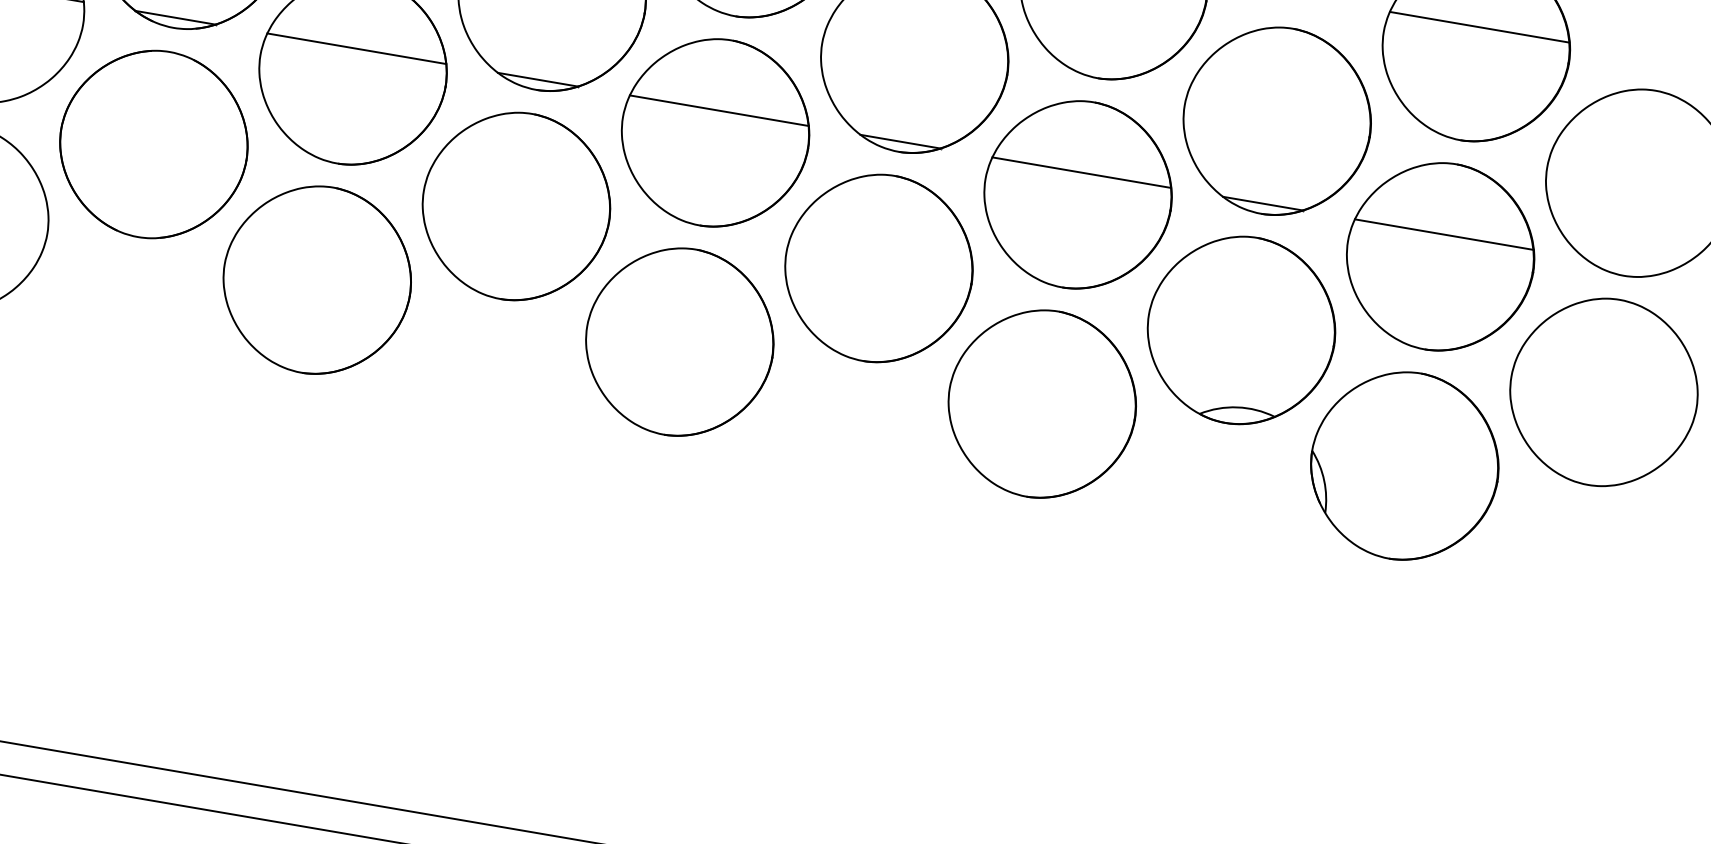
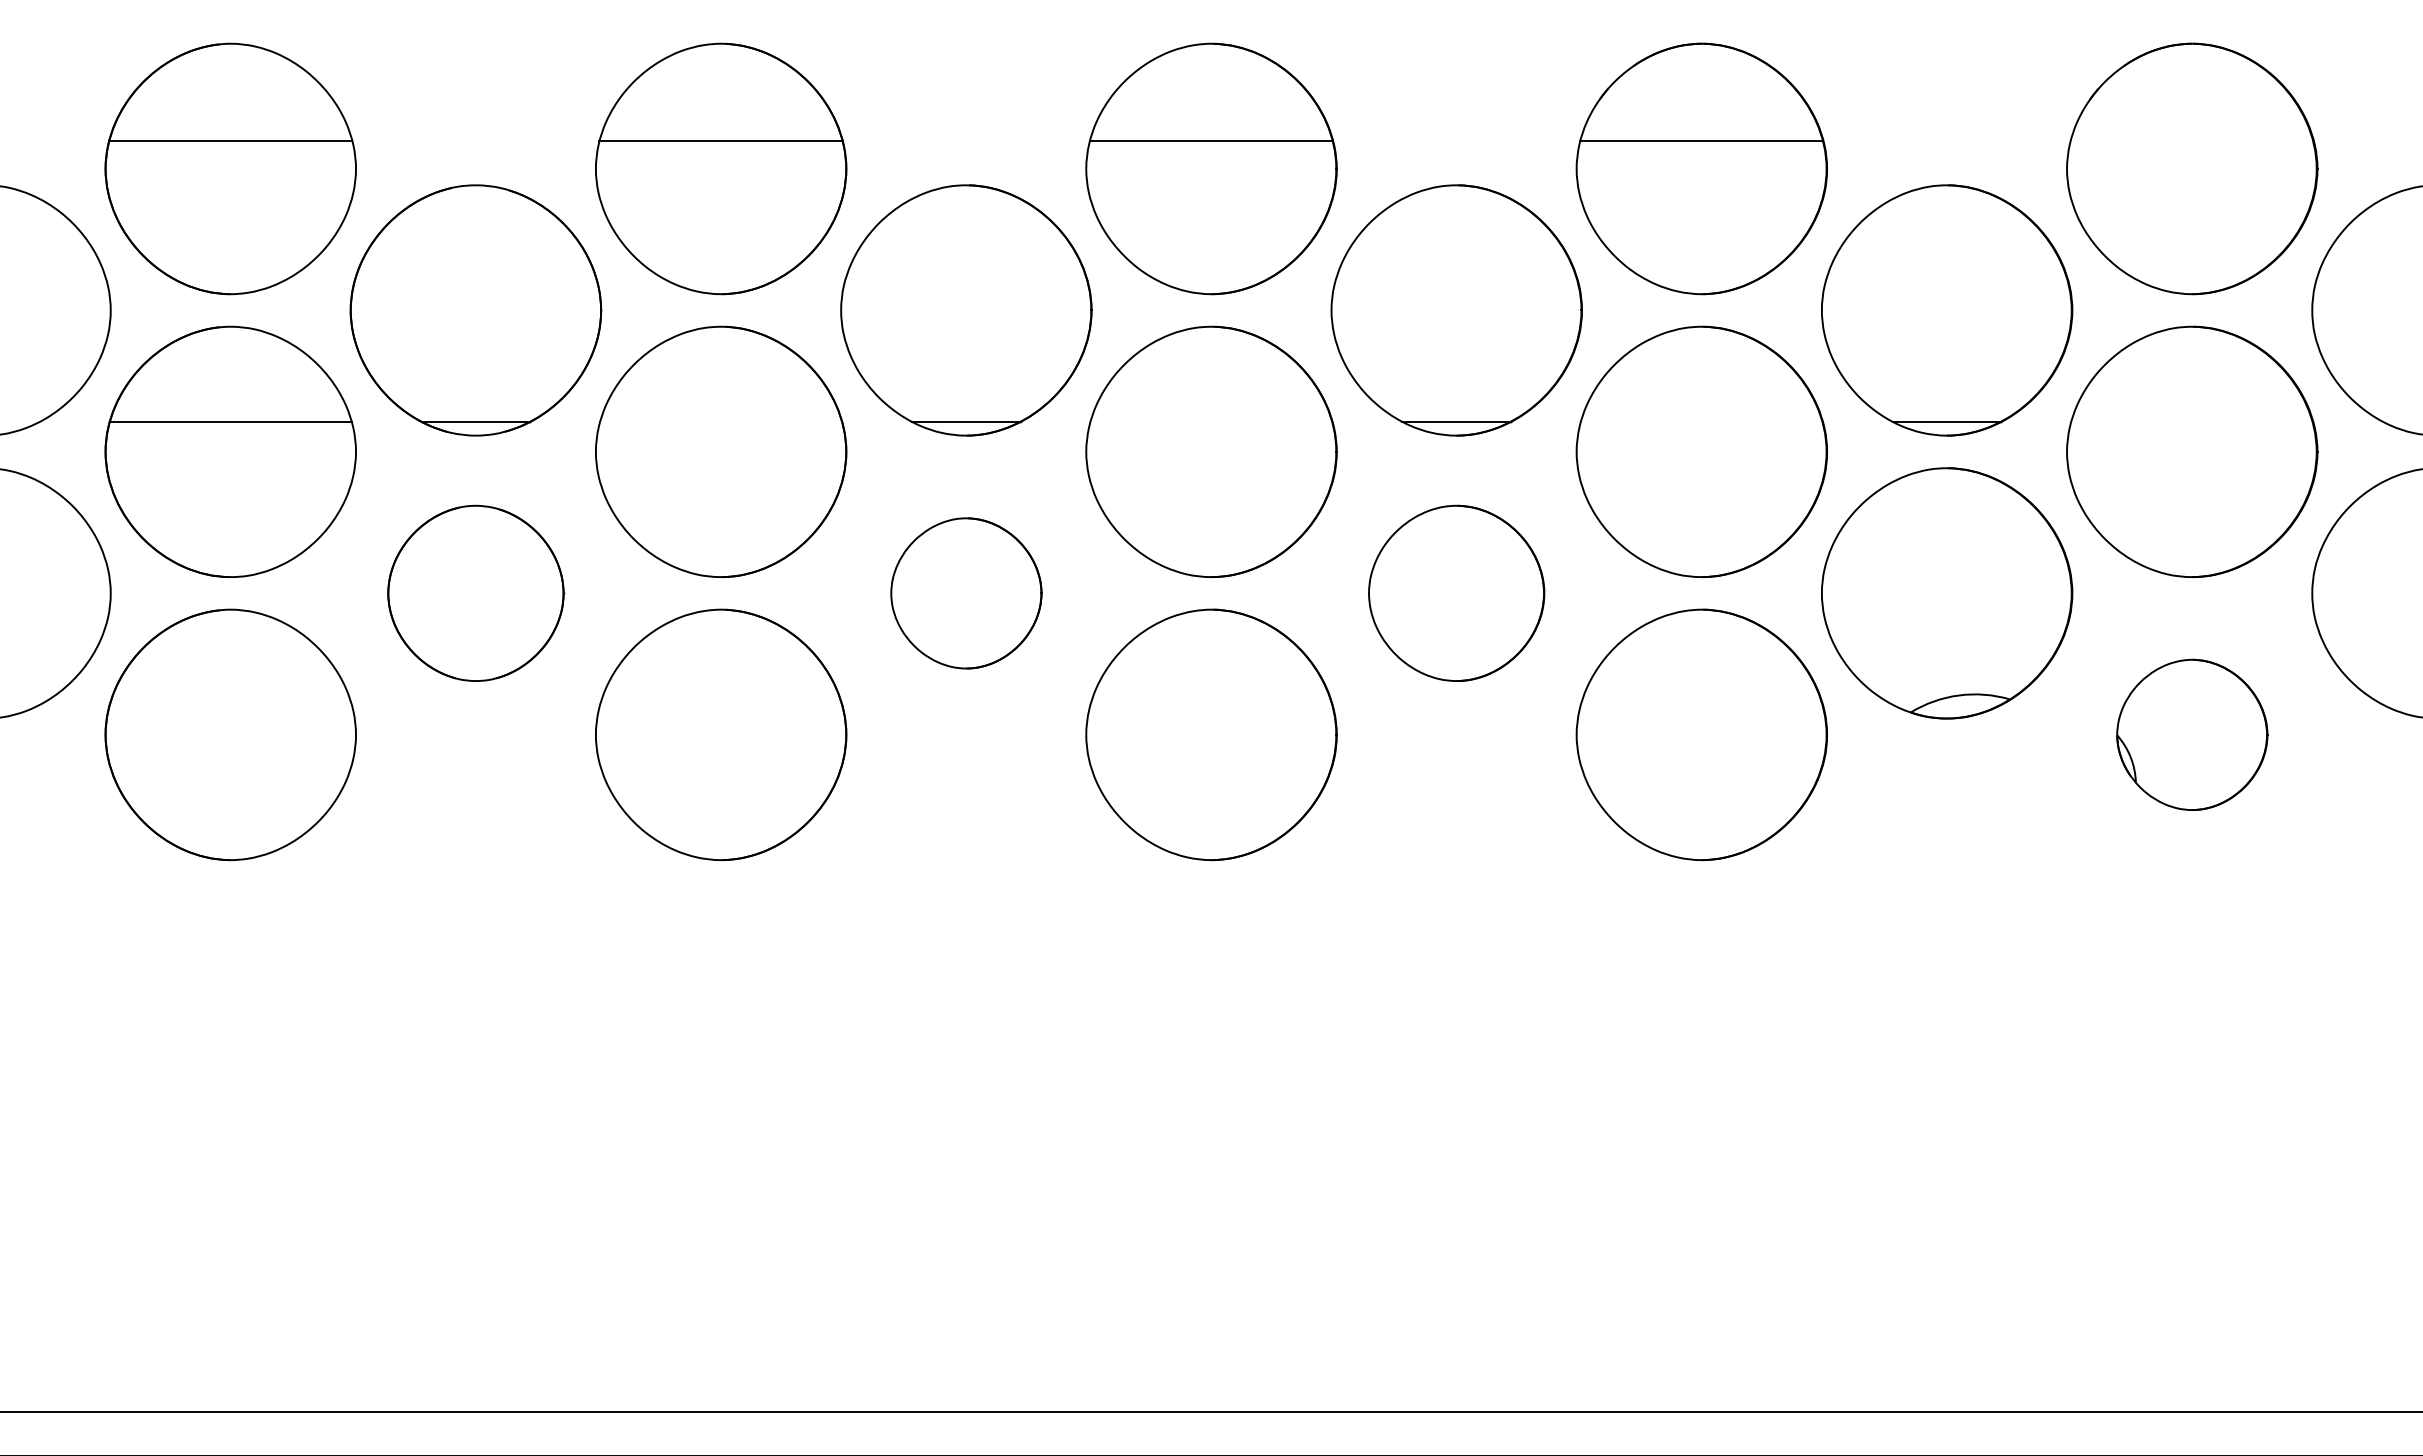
line: (1479, 27) -> (2191, 141), removed
line: (357, 48) -> (721, 421), removed
line: (719, 110) -> (1211, 421), removed
part: (153, 144) -> (475, 593), size x0.7
line: (1081, 172) -> (1701, 421), removed
part: (516, 206) -> (966, 593), size x0.6
line: (1443, 234) -> (2191, 421), removed
part: (878, 268) -> (1456, 593), size x0.7
part: (1405, 465) -> (2192, 734), size x0.6

